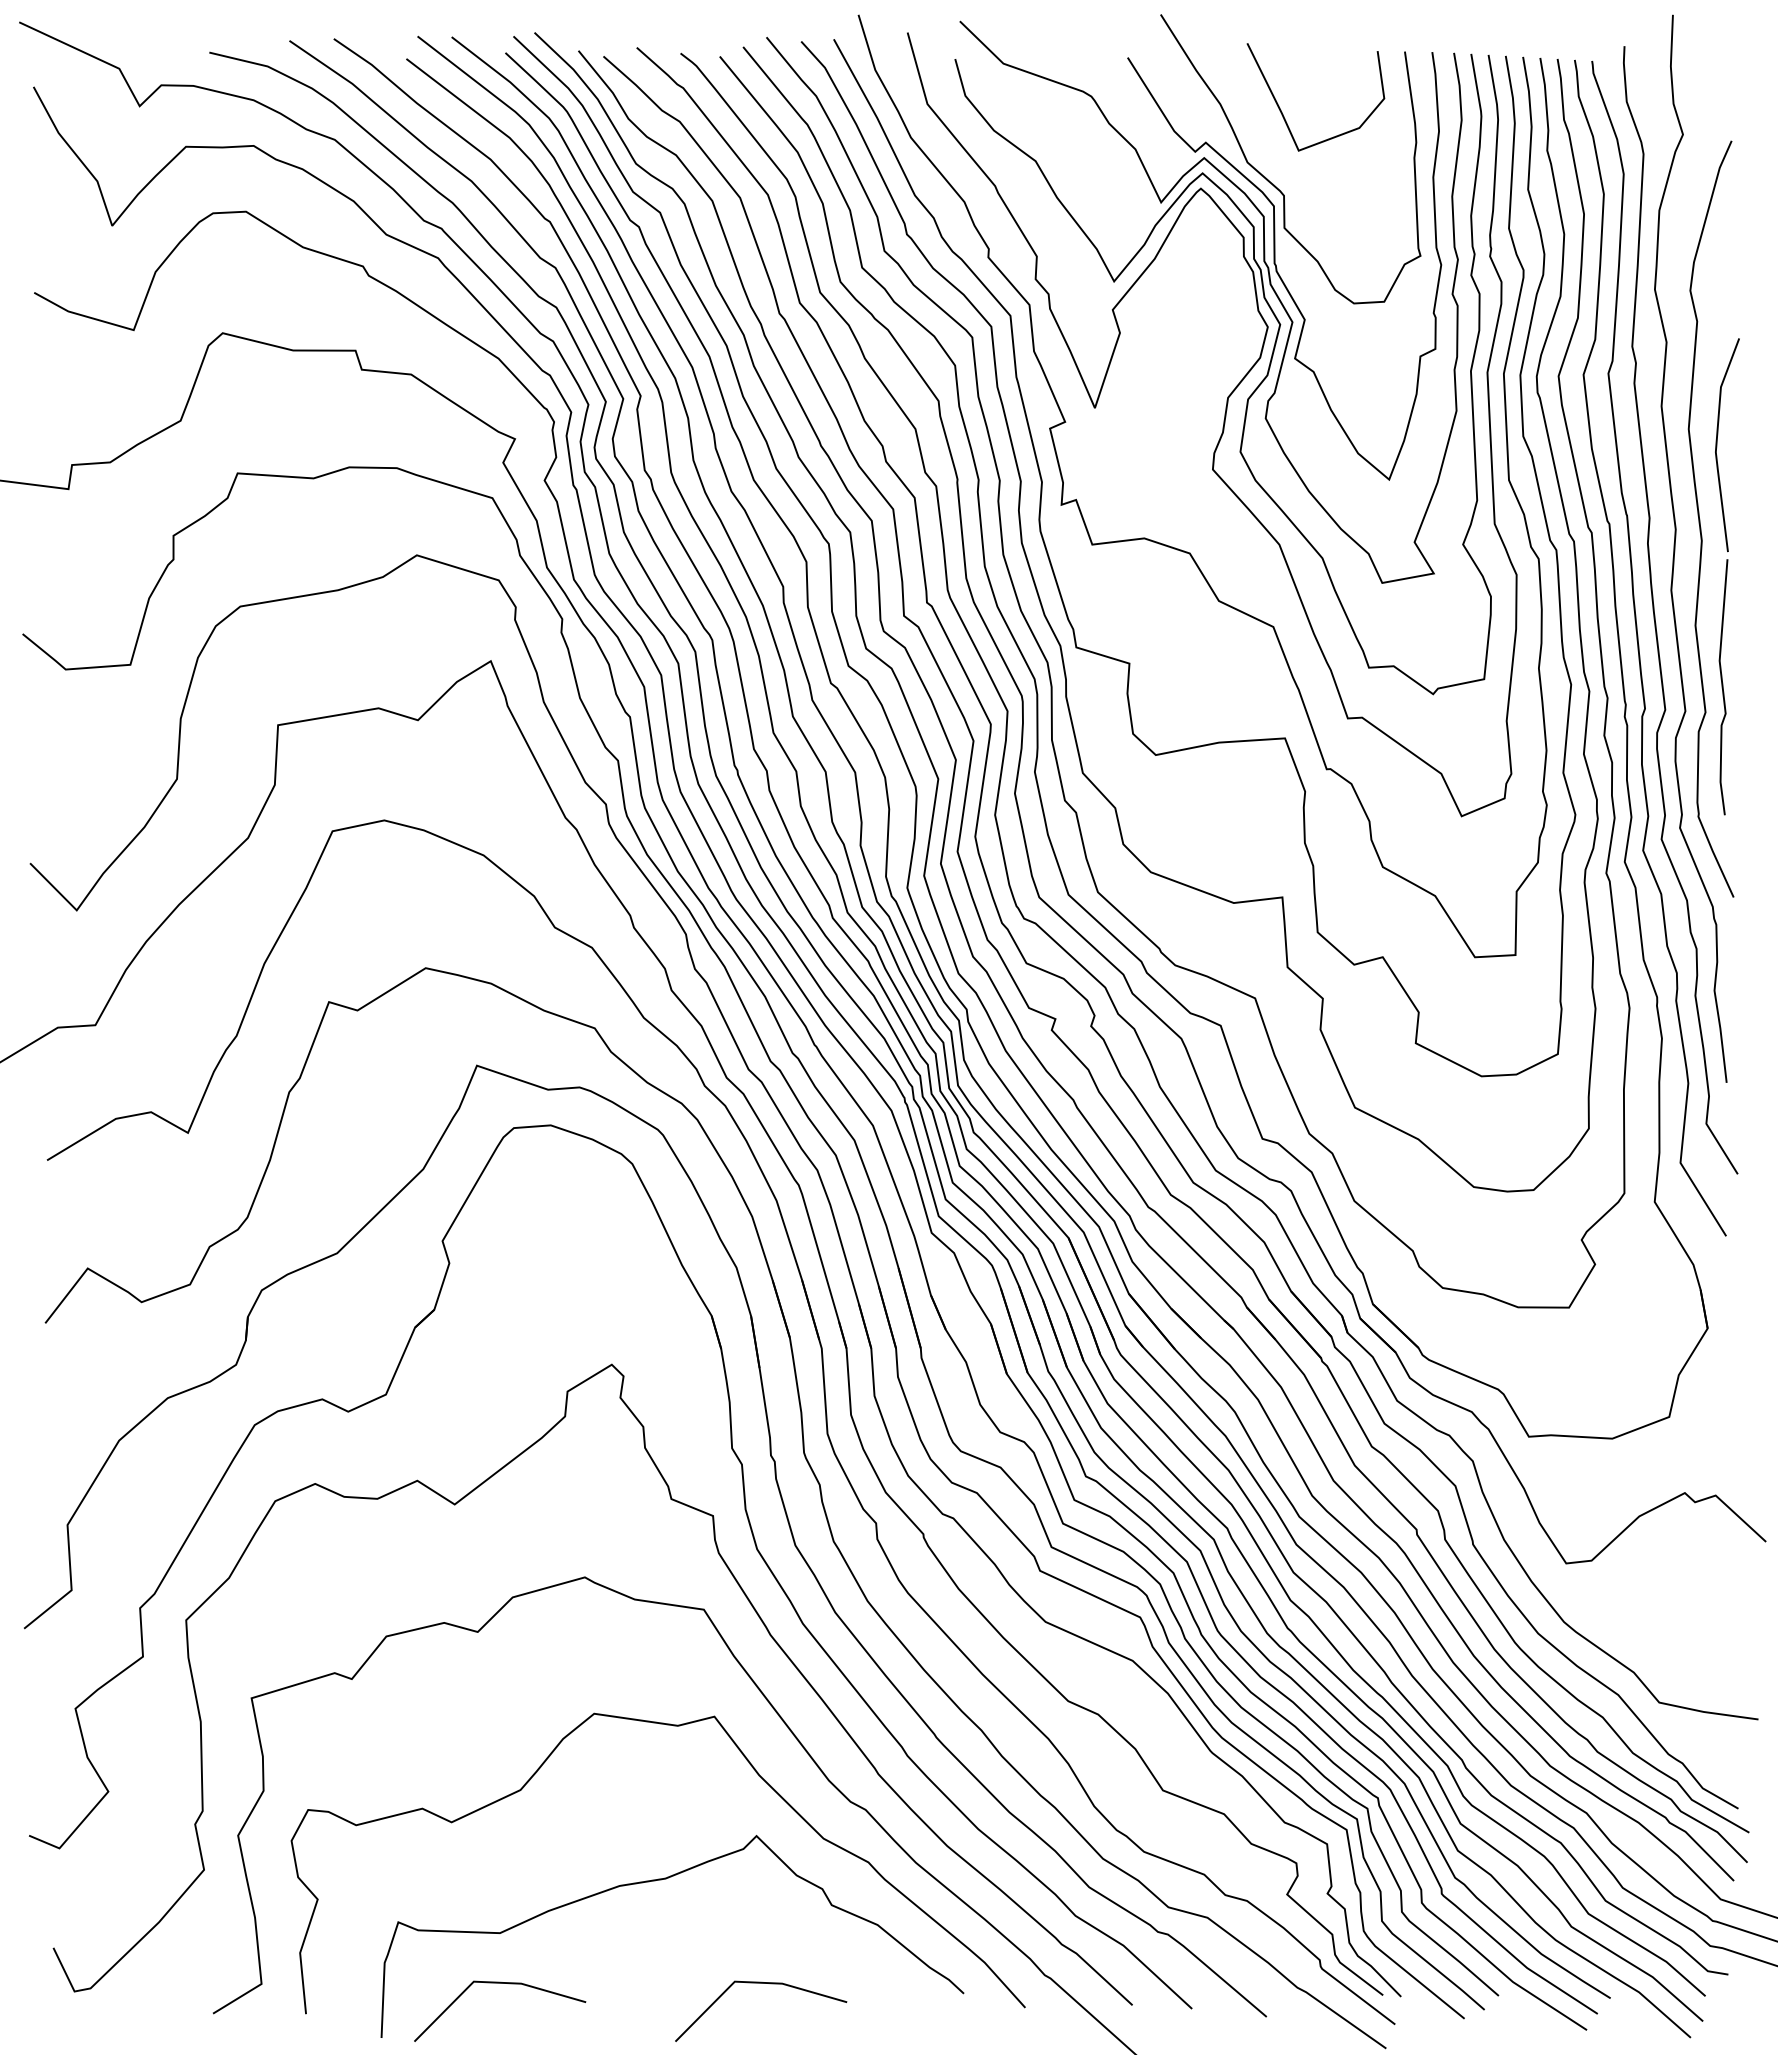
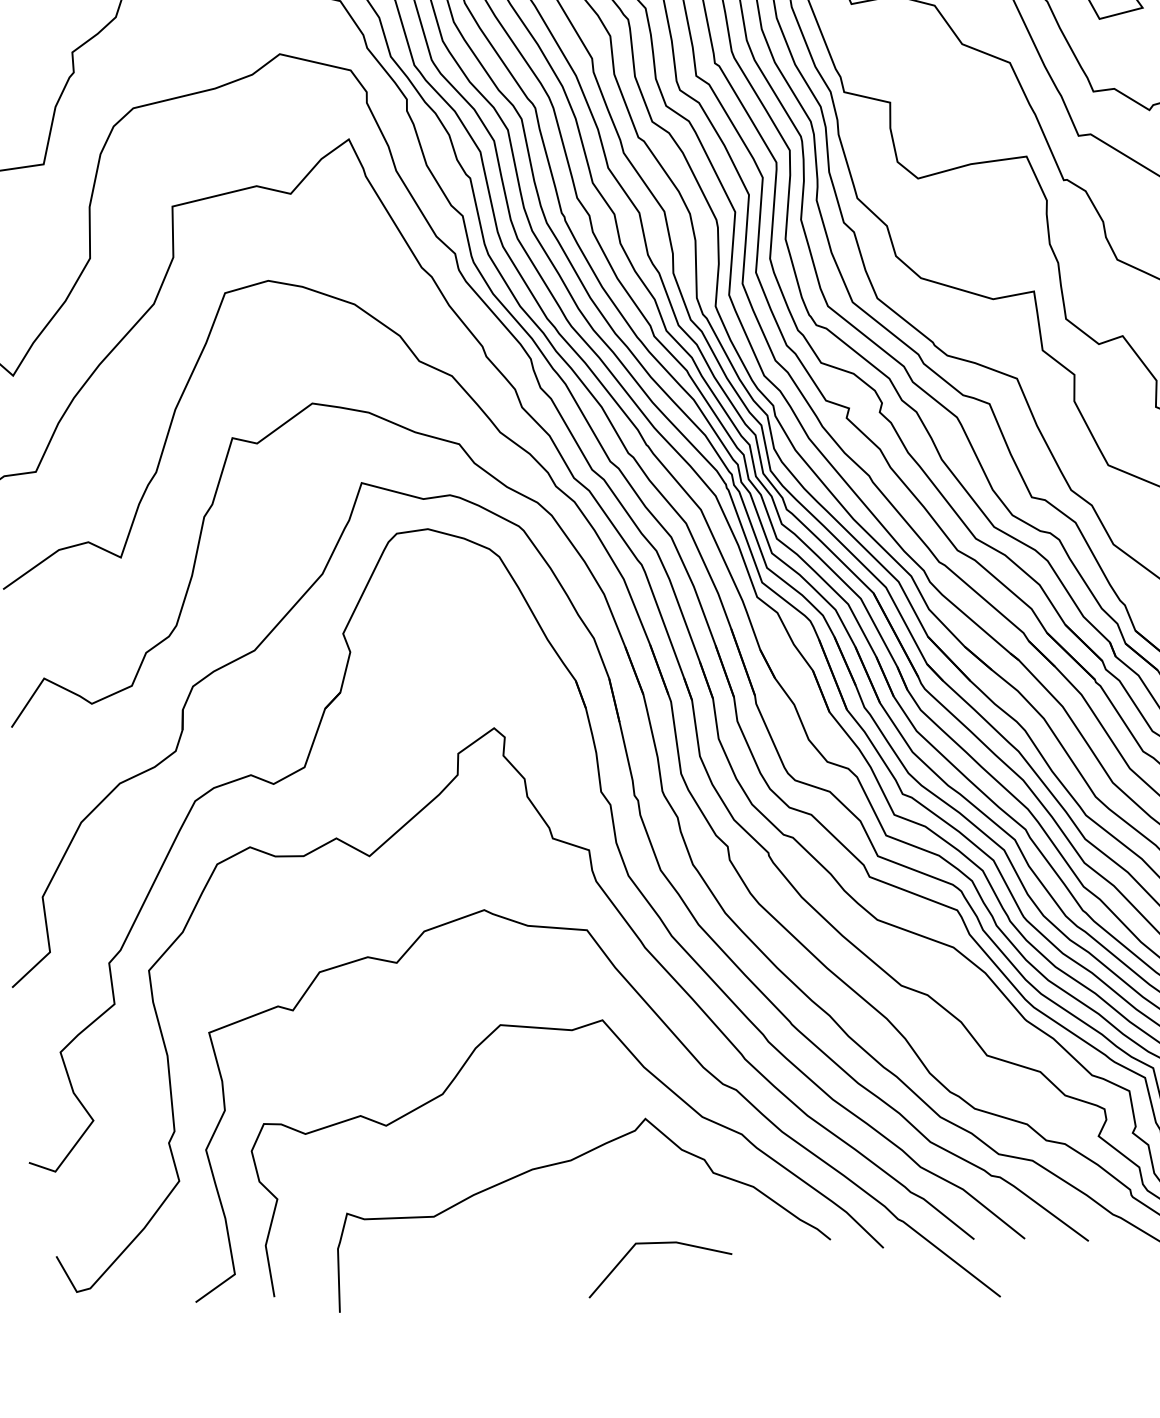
line: (500, 1983) -> (437, 1259), removed

